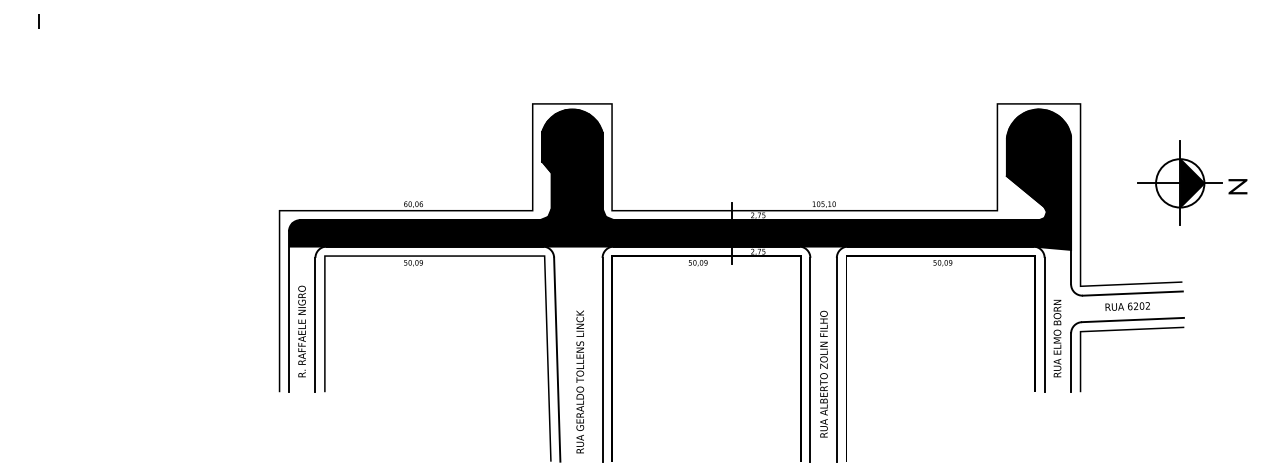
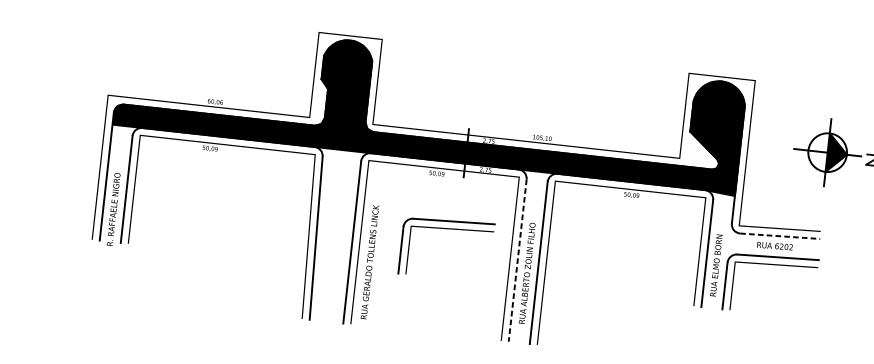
line: (1133, 293) -> (780, 236), solid -> dashed
part: (720, 330) -> (448, 229), added
text: (301, 331) -> (113, 209), moved
line: (810, 359) -> (517, 260), solid -> dashed
text: (580, 381) -> (370, 261), moved

